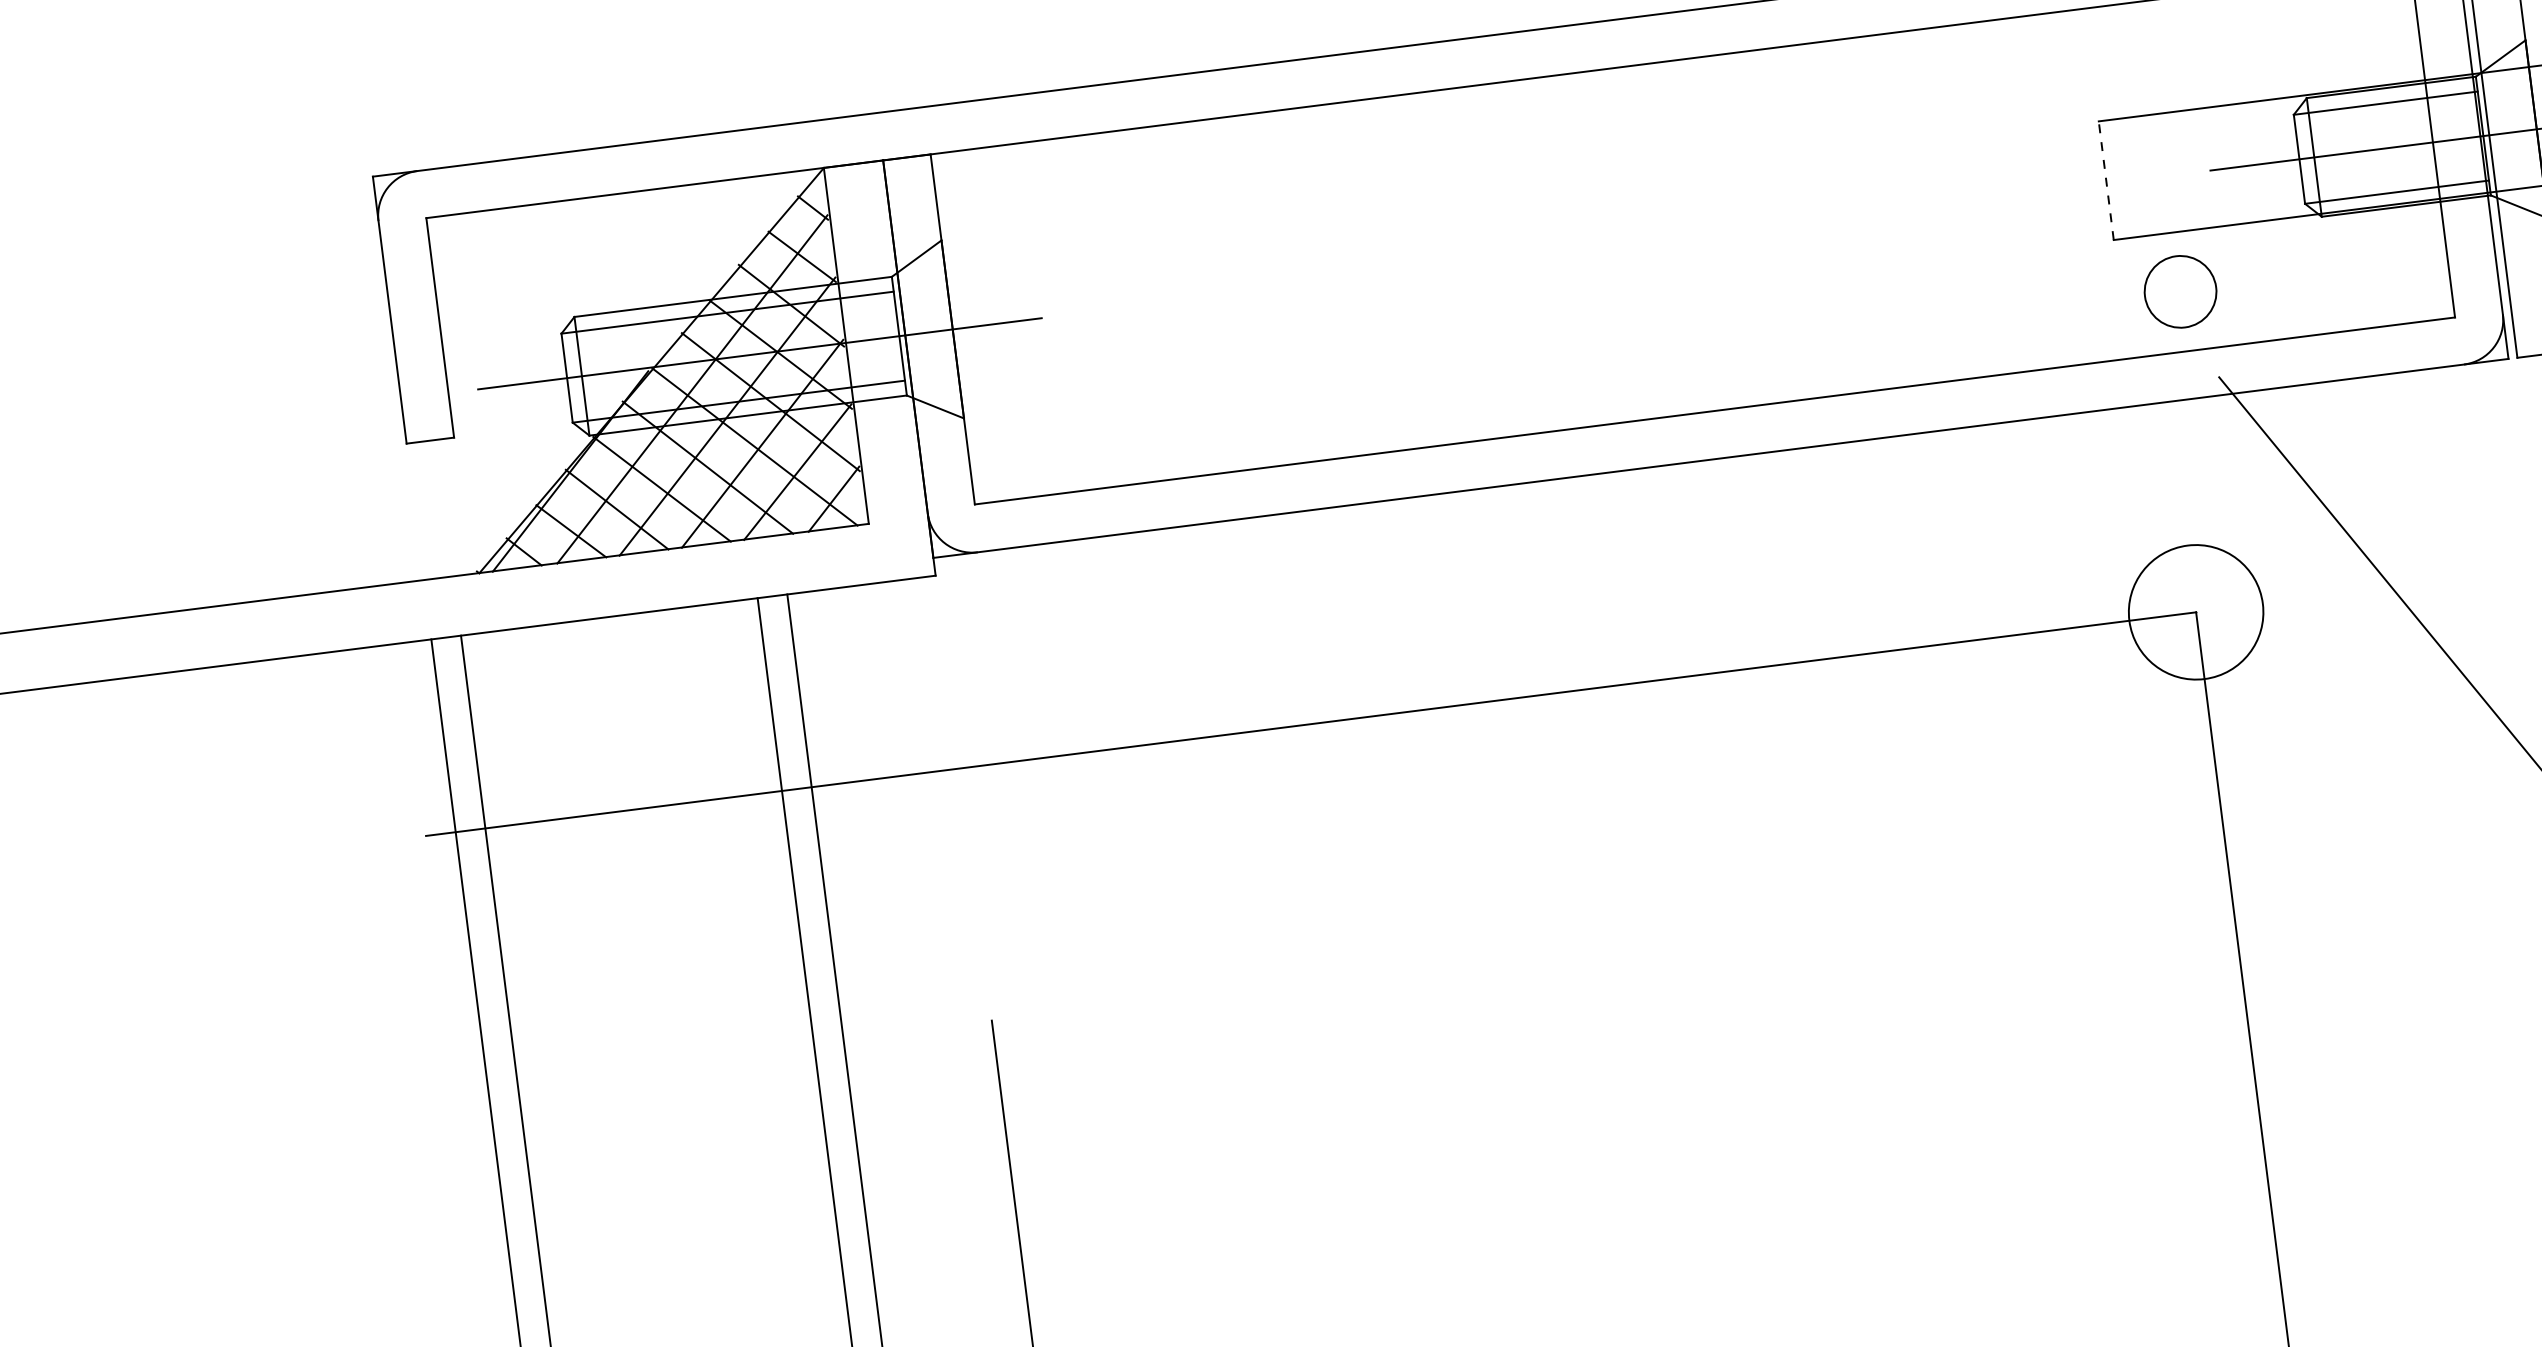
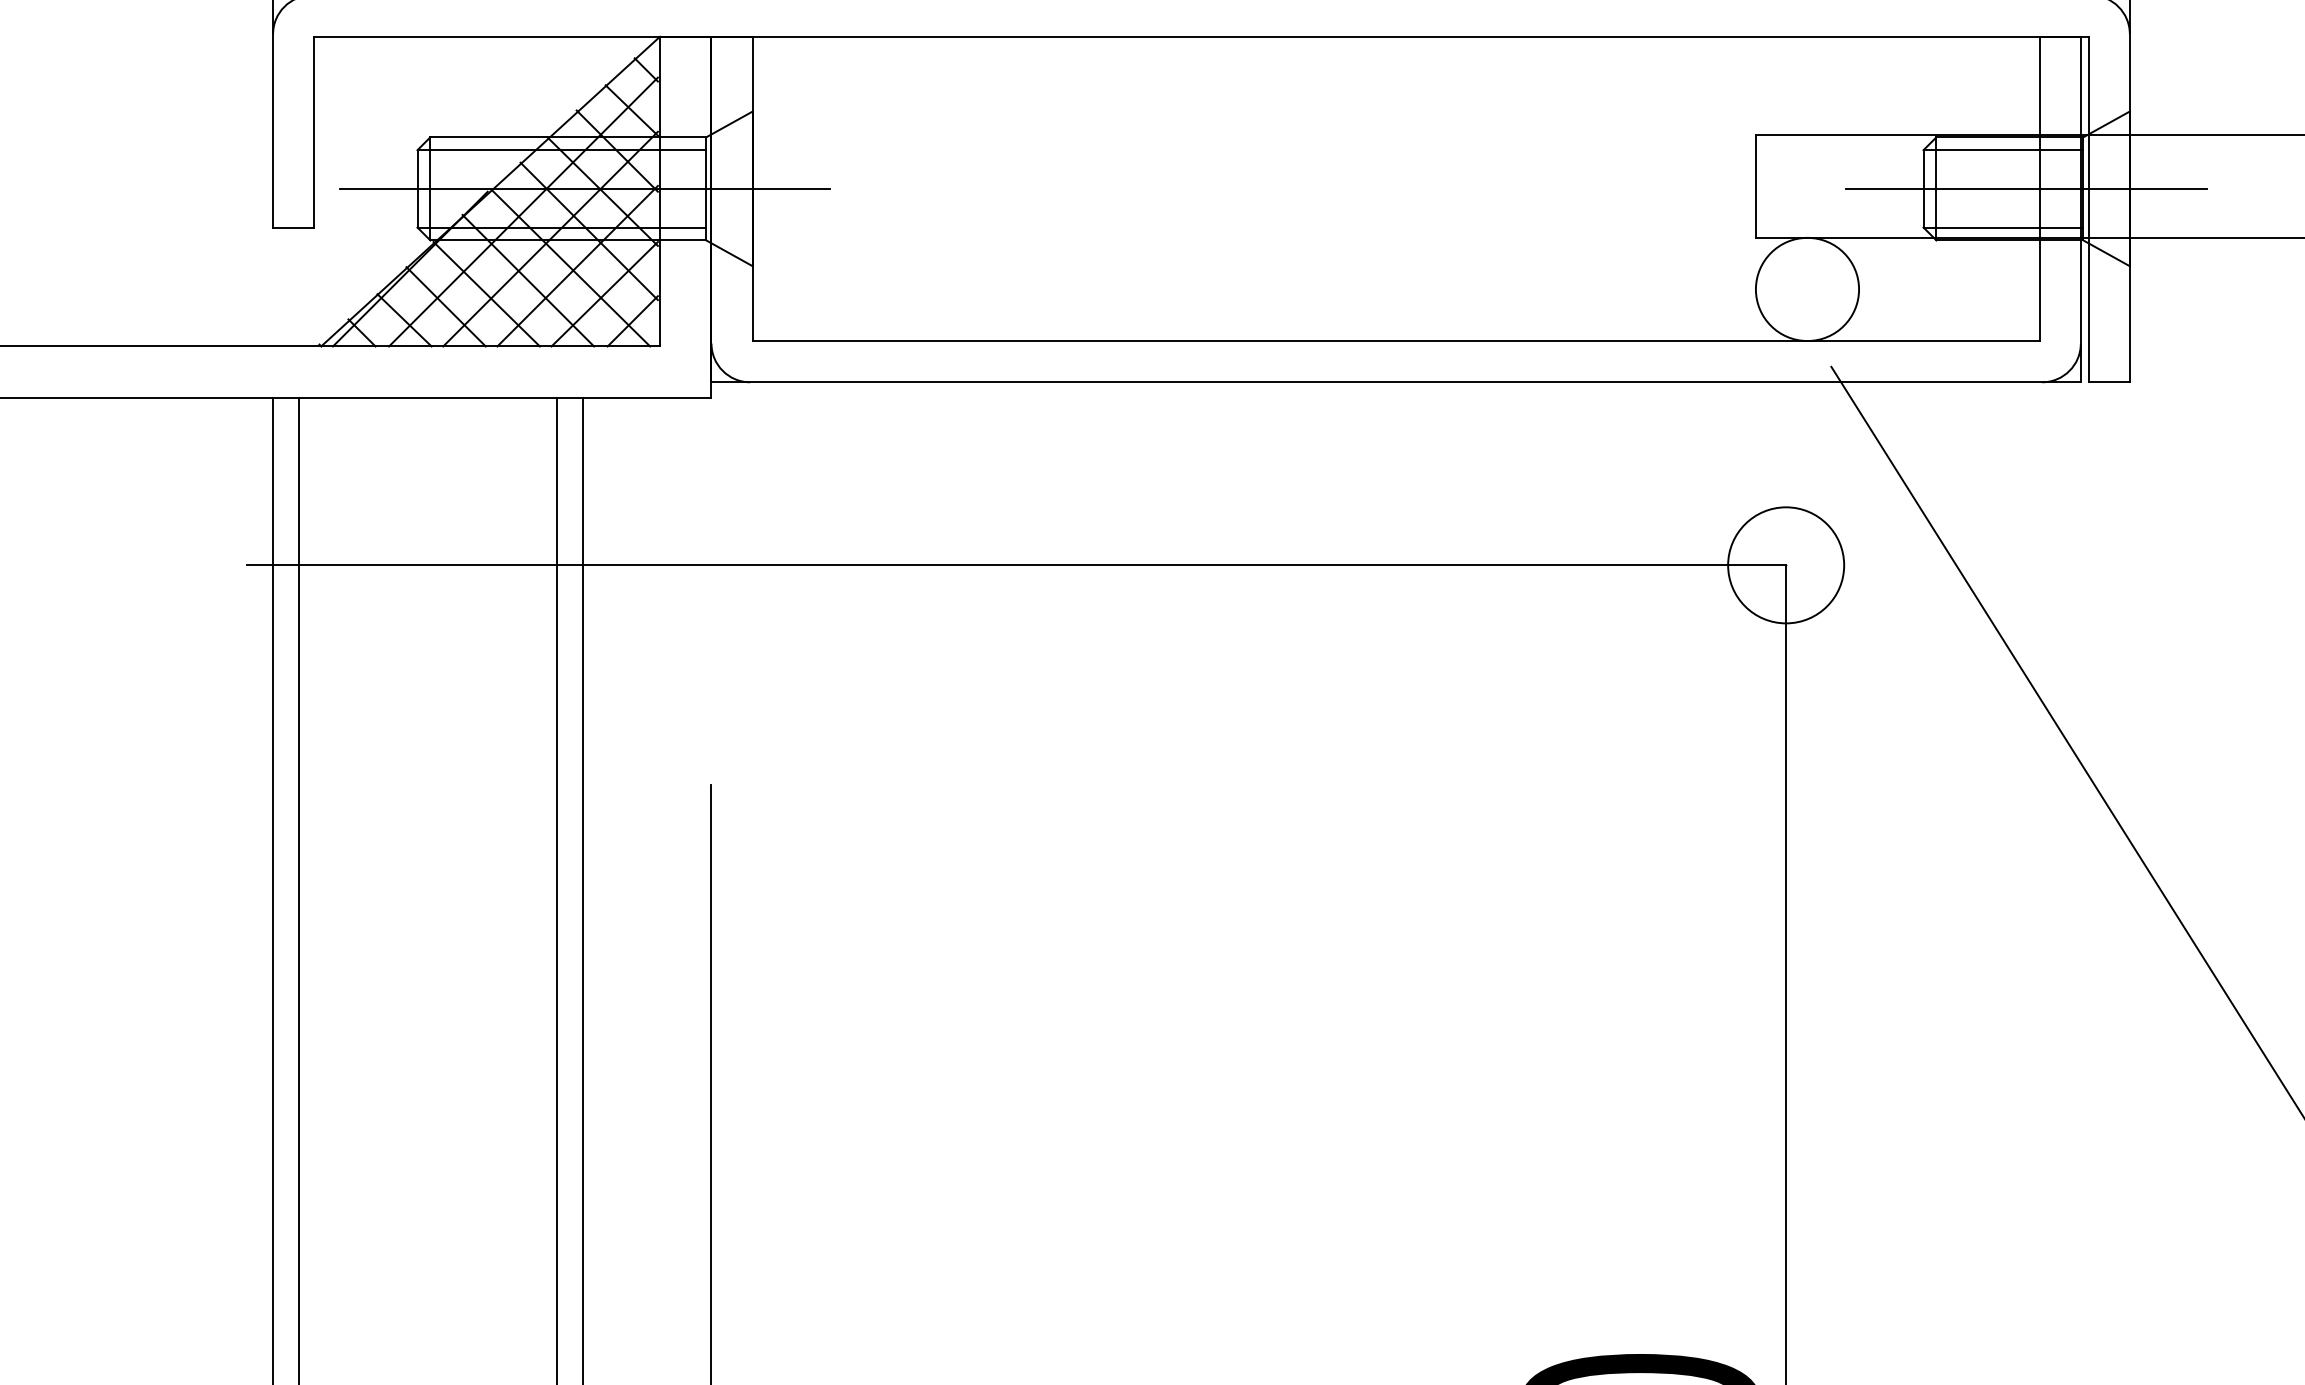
line: (2105, 181) -> (1755, 186), dashed -> solid
circle: (2180, 291) -> (1807, 289), size x1.67

